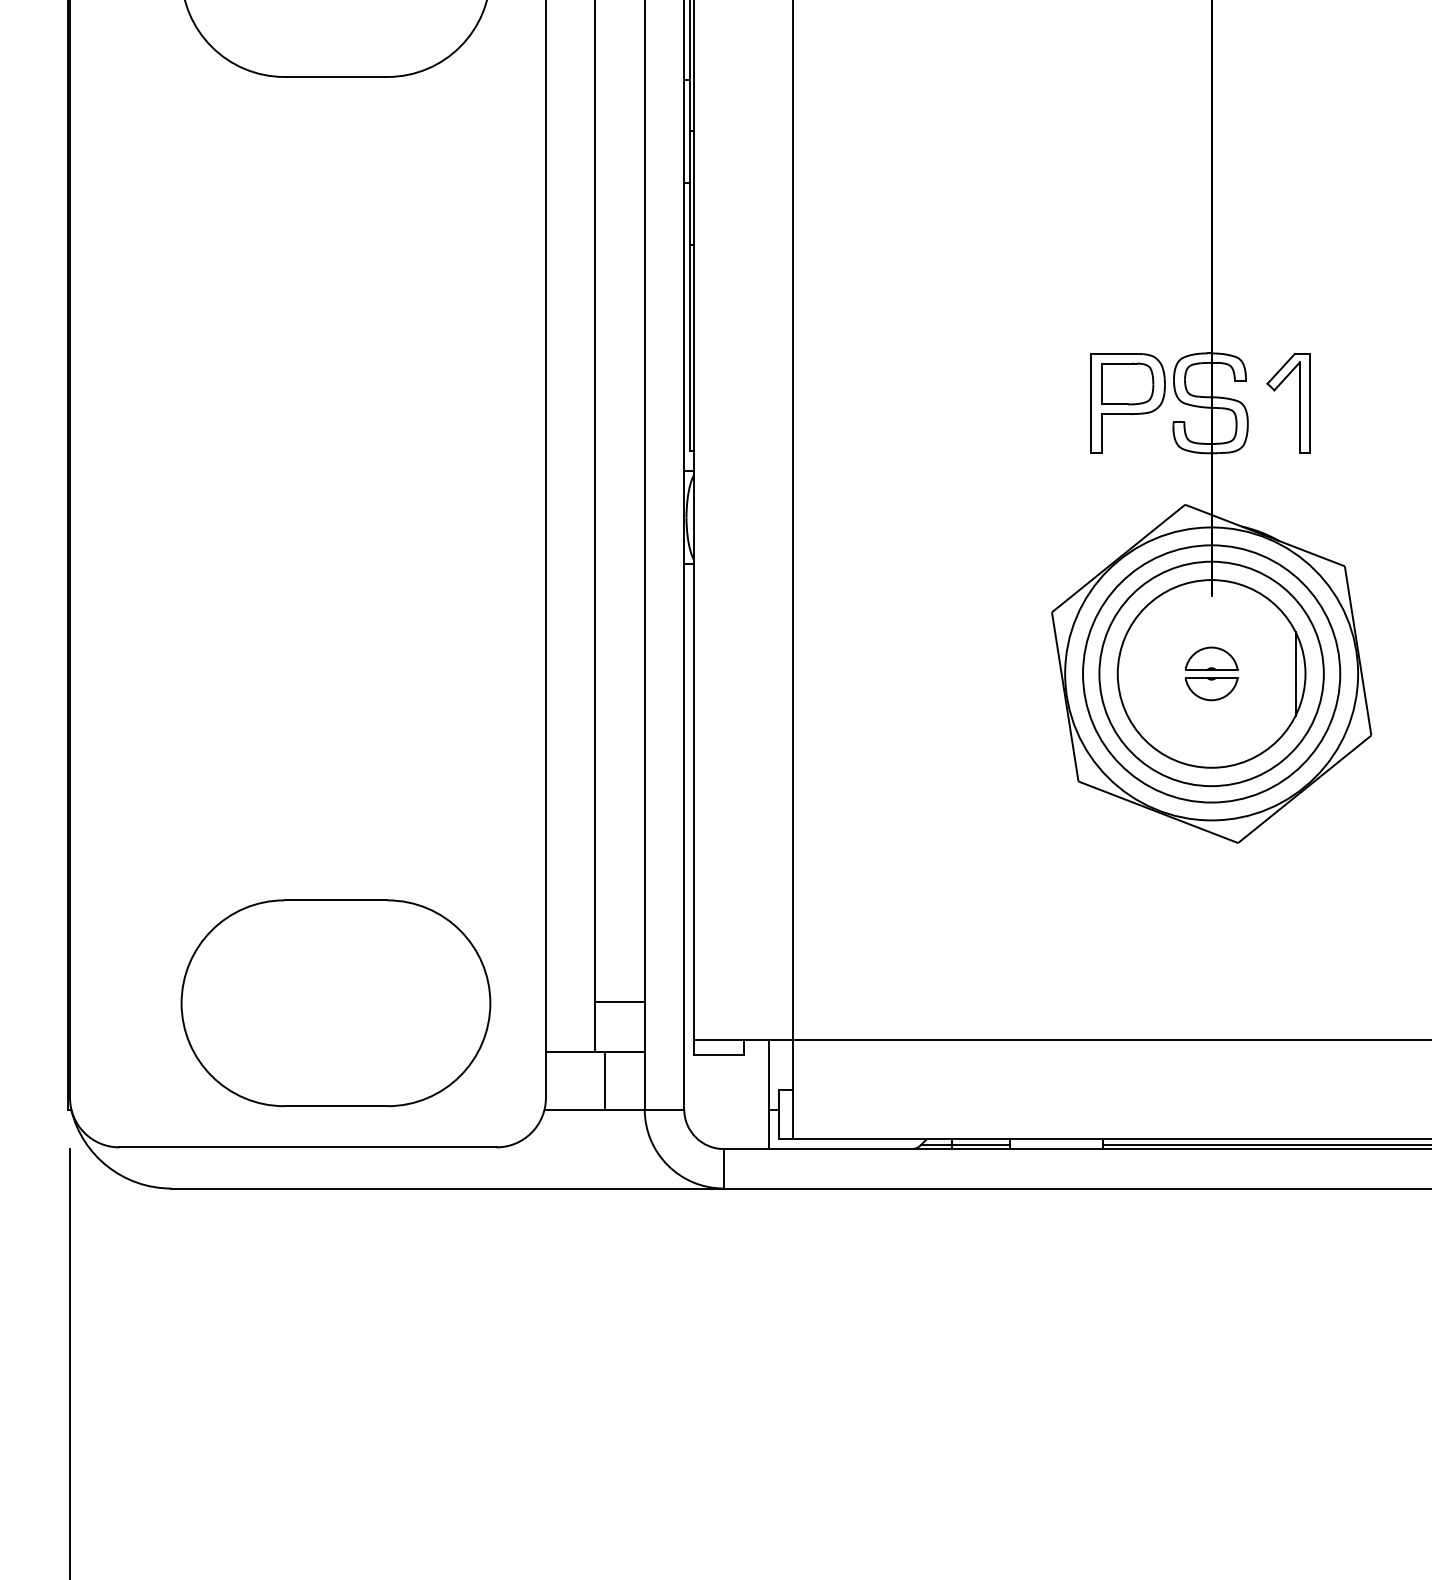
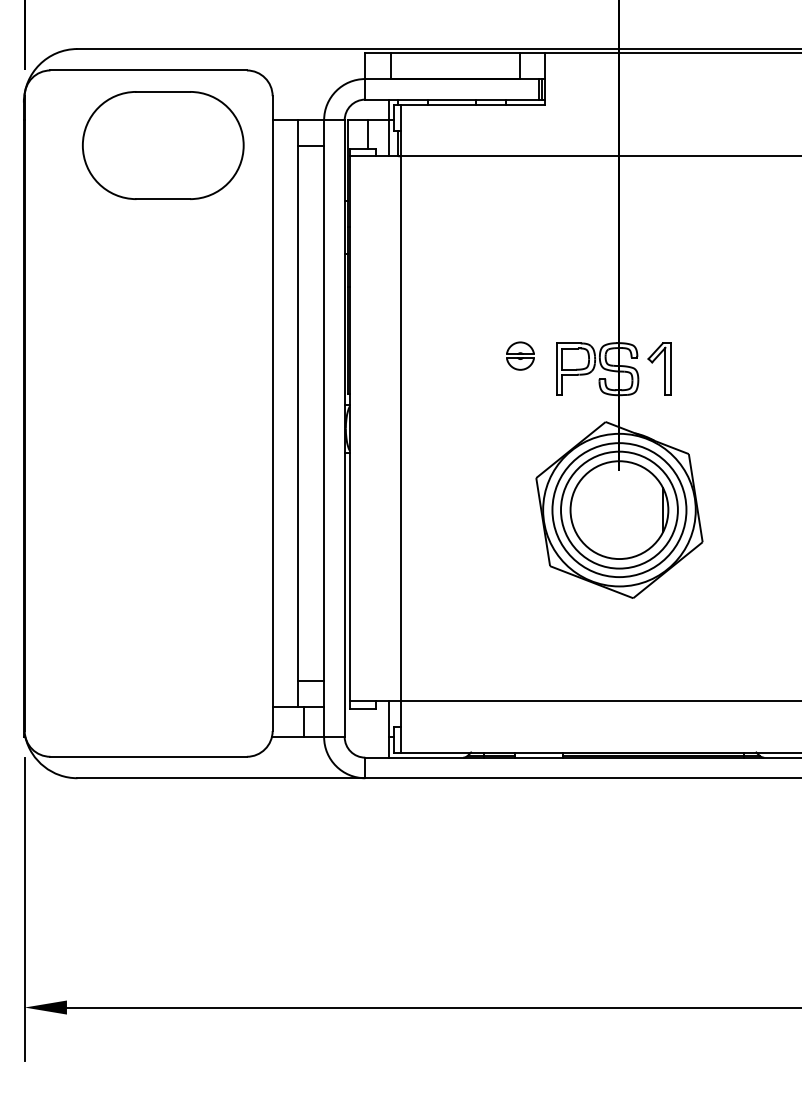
part: (1211, 672) -> (520, 355), moved
part: (336, 1002) -> (163, 681), removed

